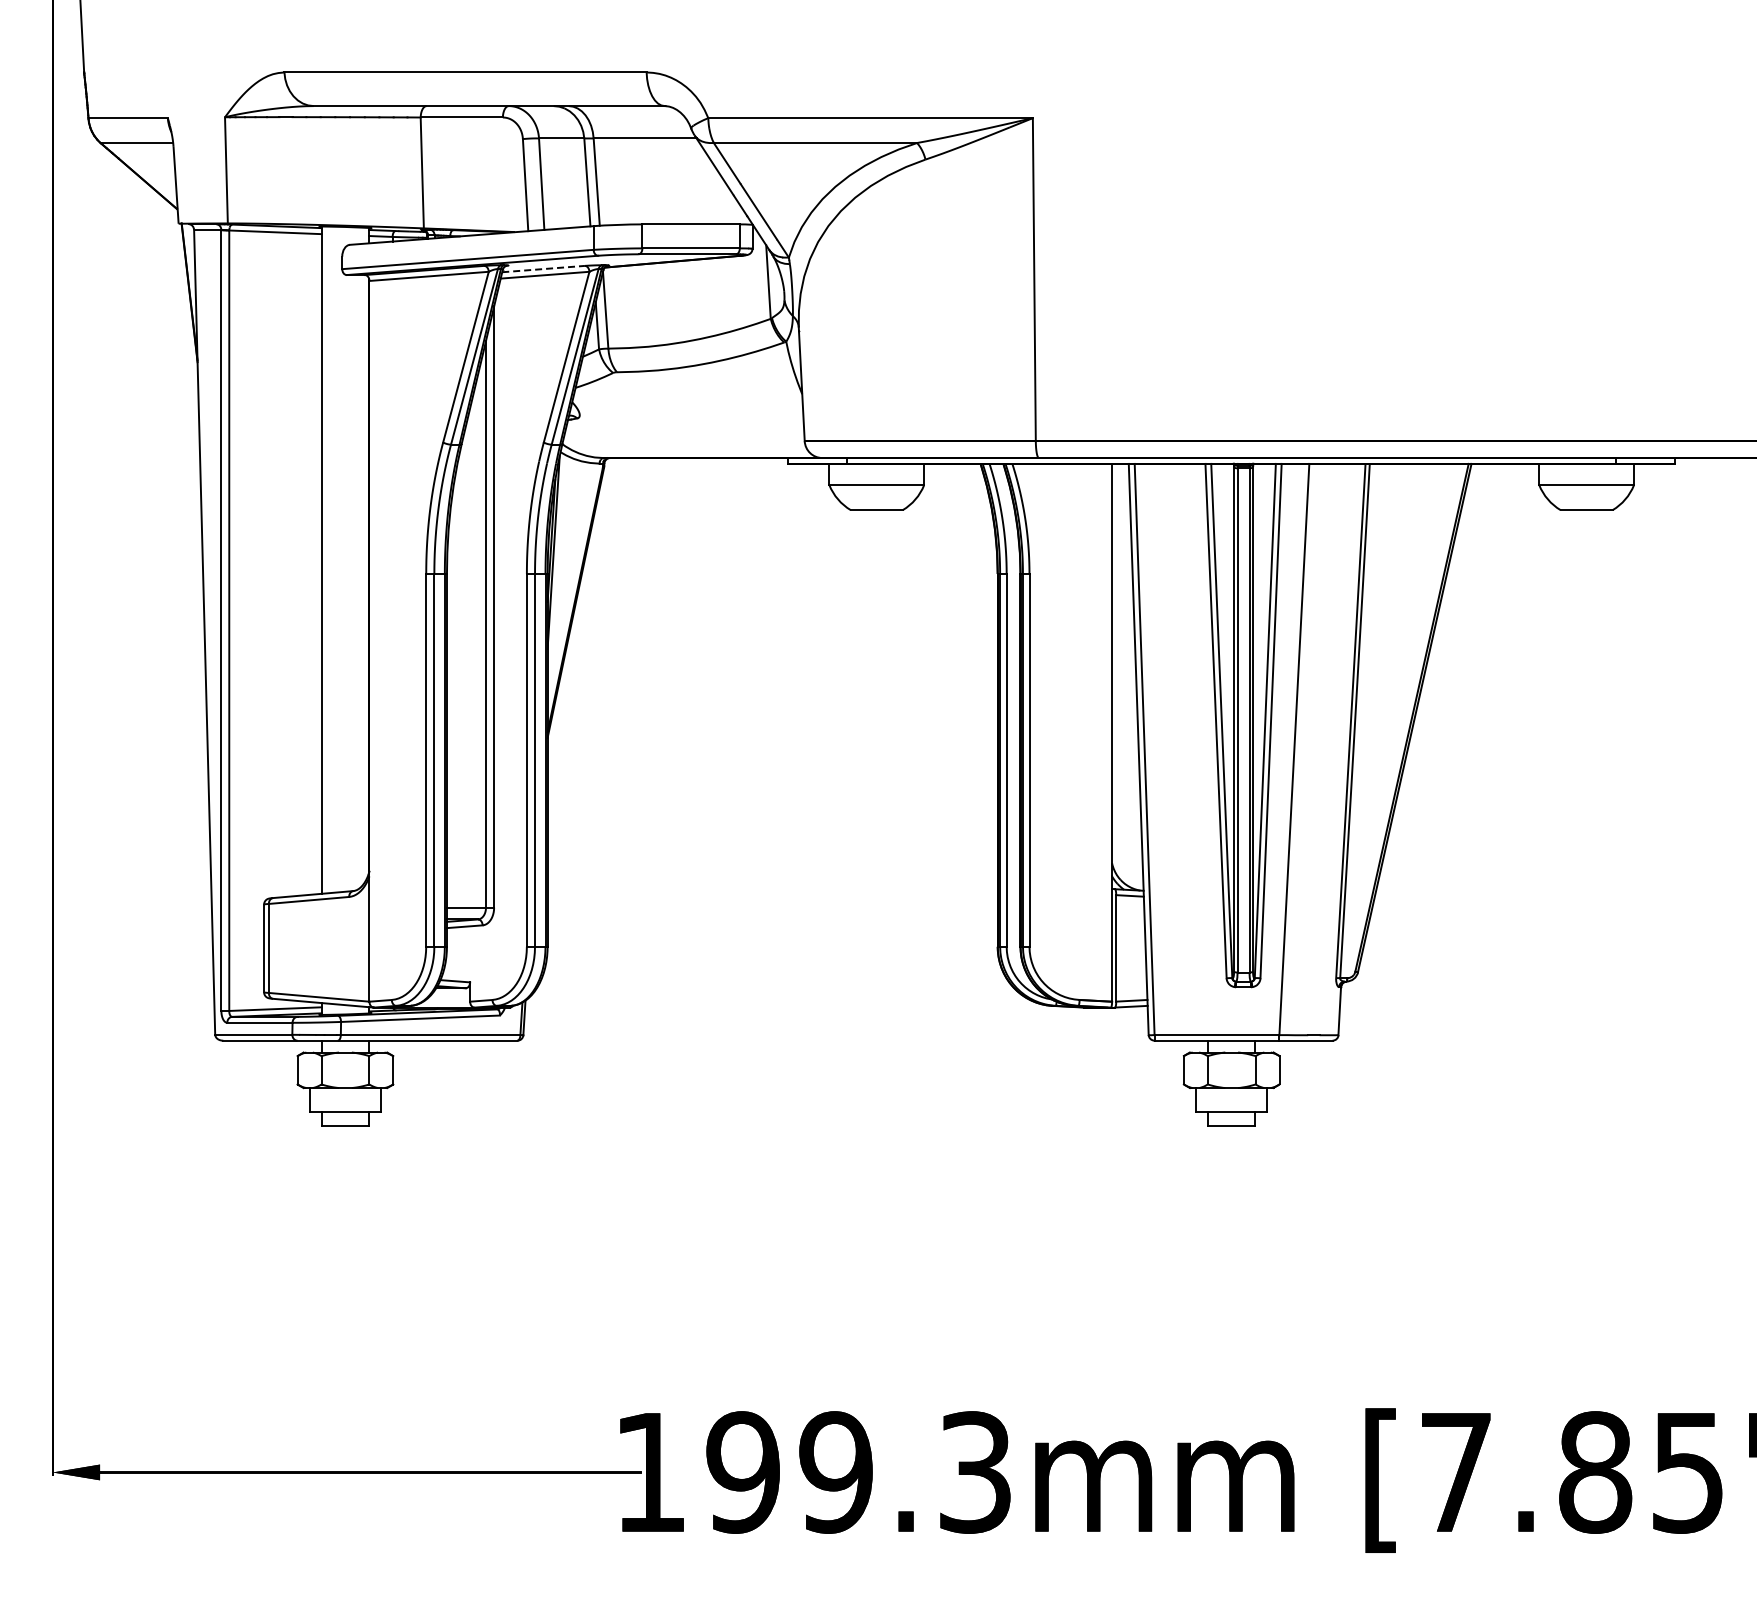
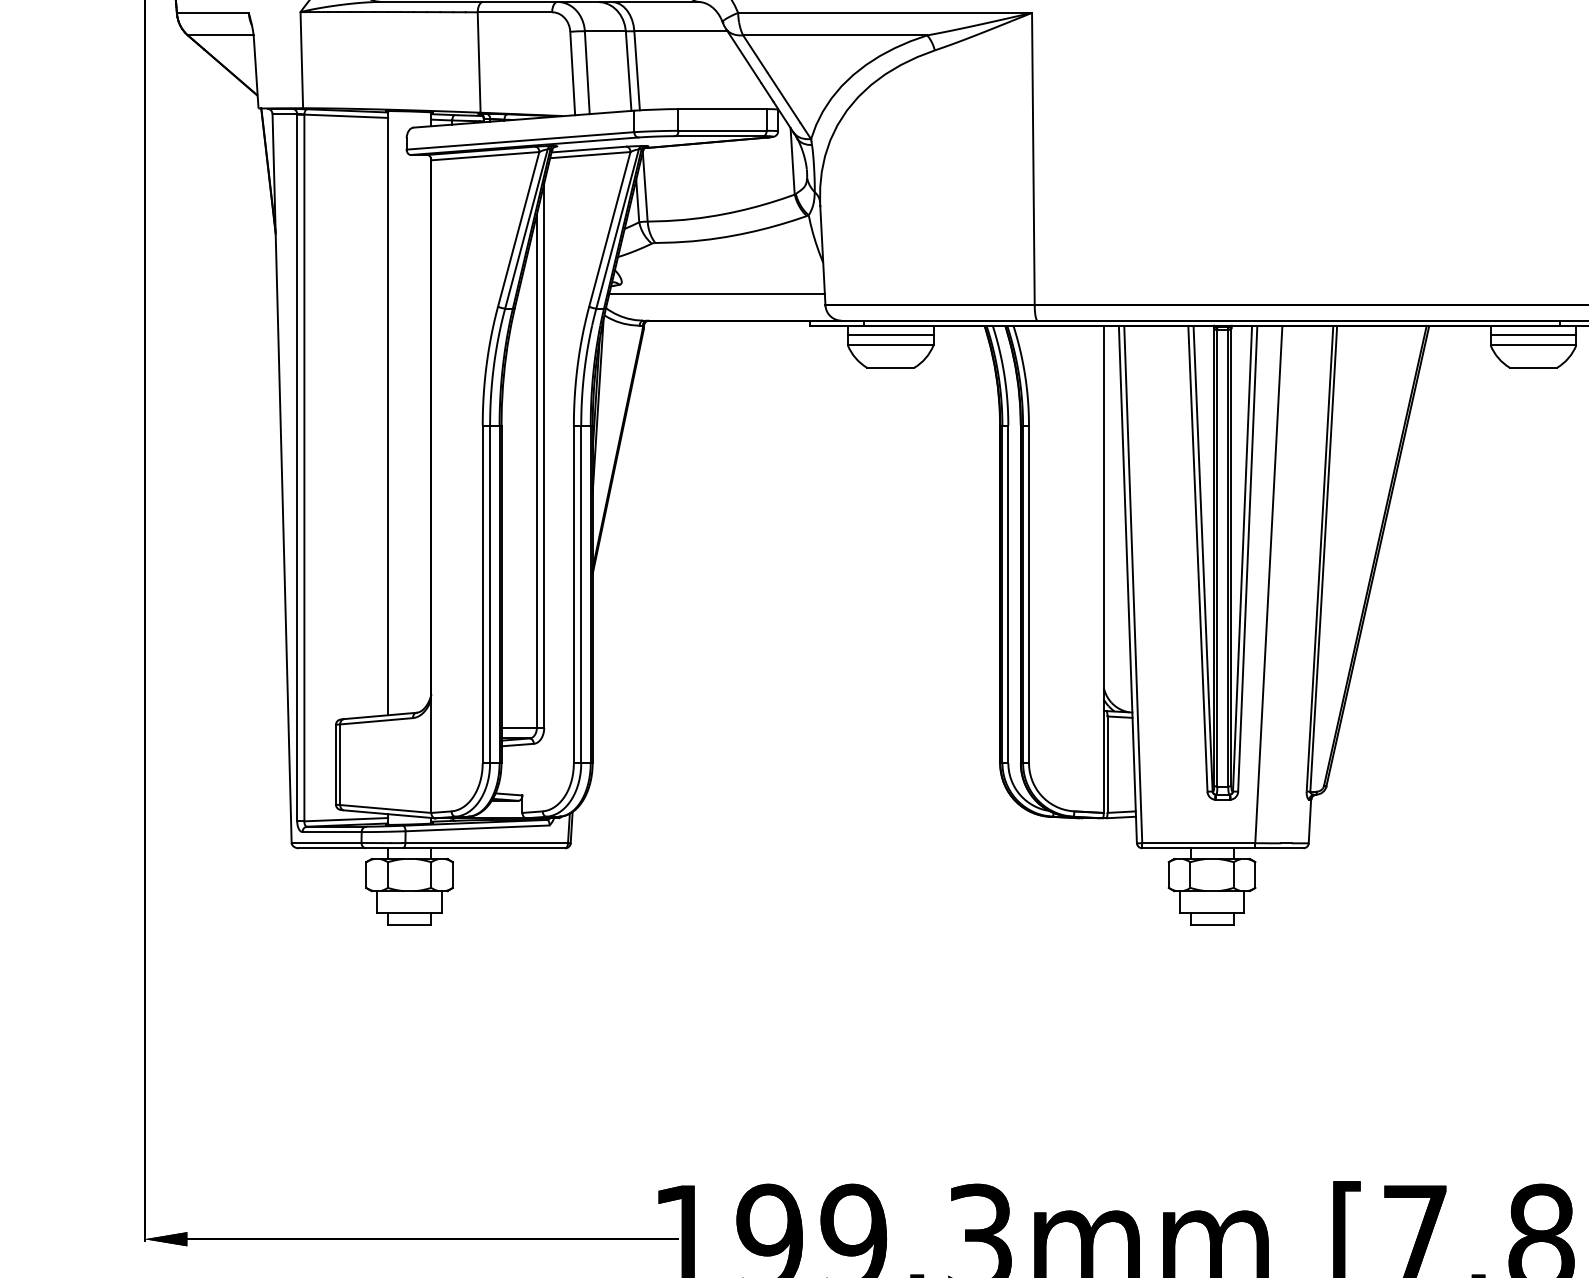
line: (544, 269) -> (589, 149), dashed -> solid
line: (684, 428) -> (716, 293), added
line: (876, 473) -> (890, 334), added
line: (1586, 473) -> (1533, 334), added

